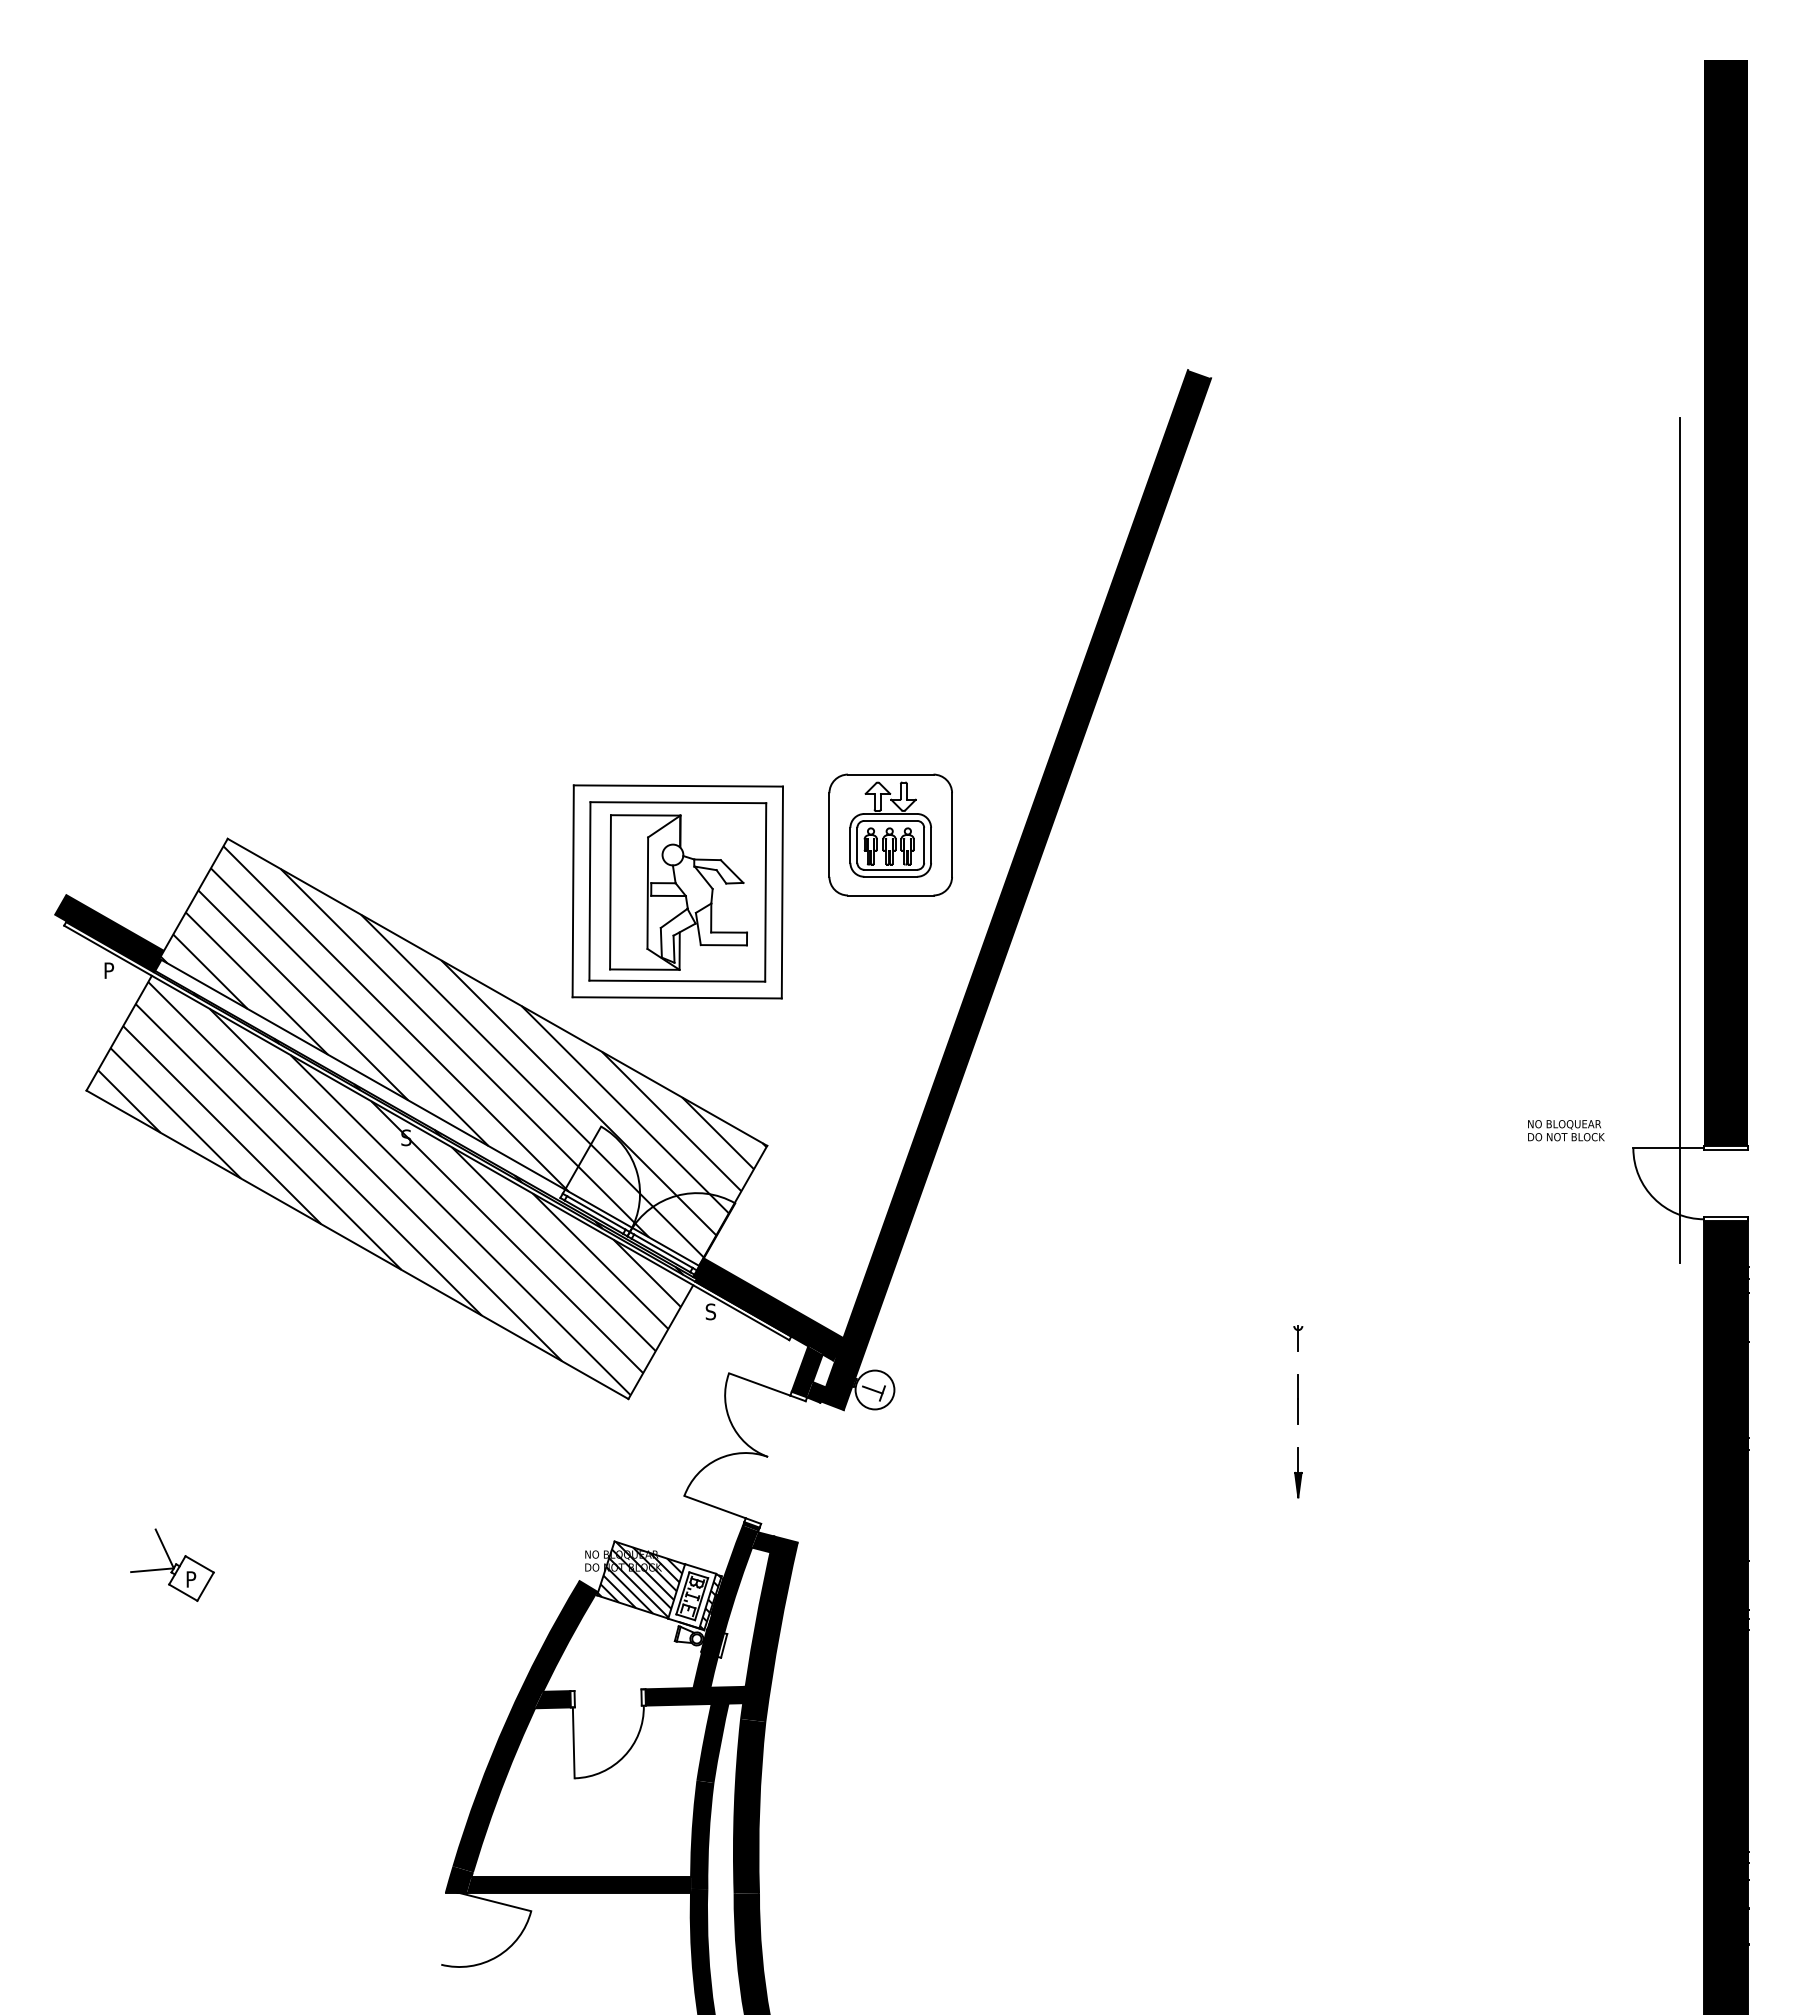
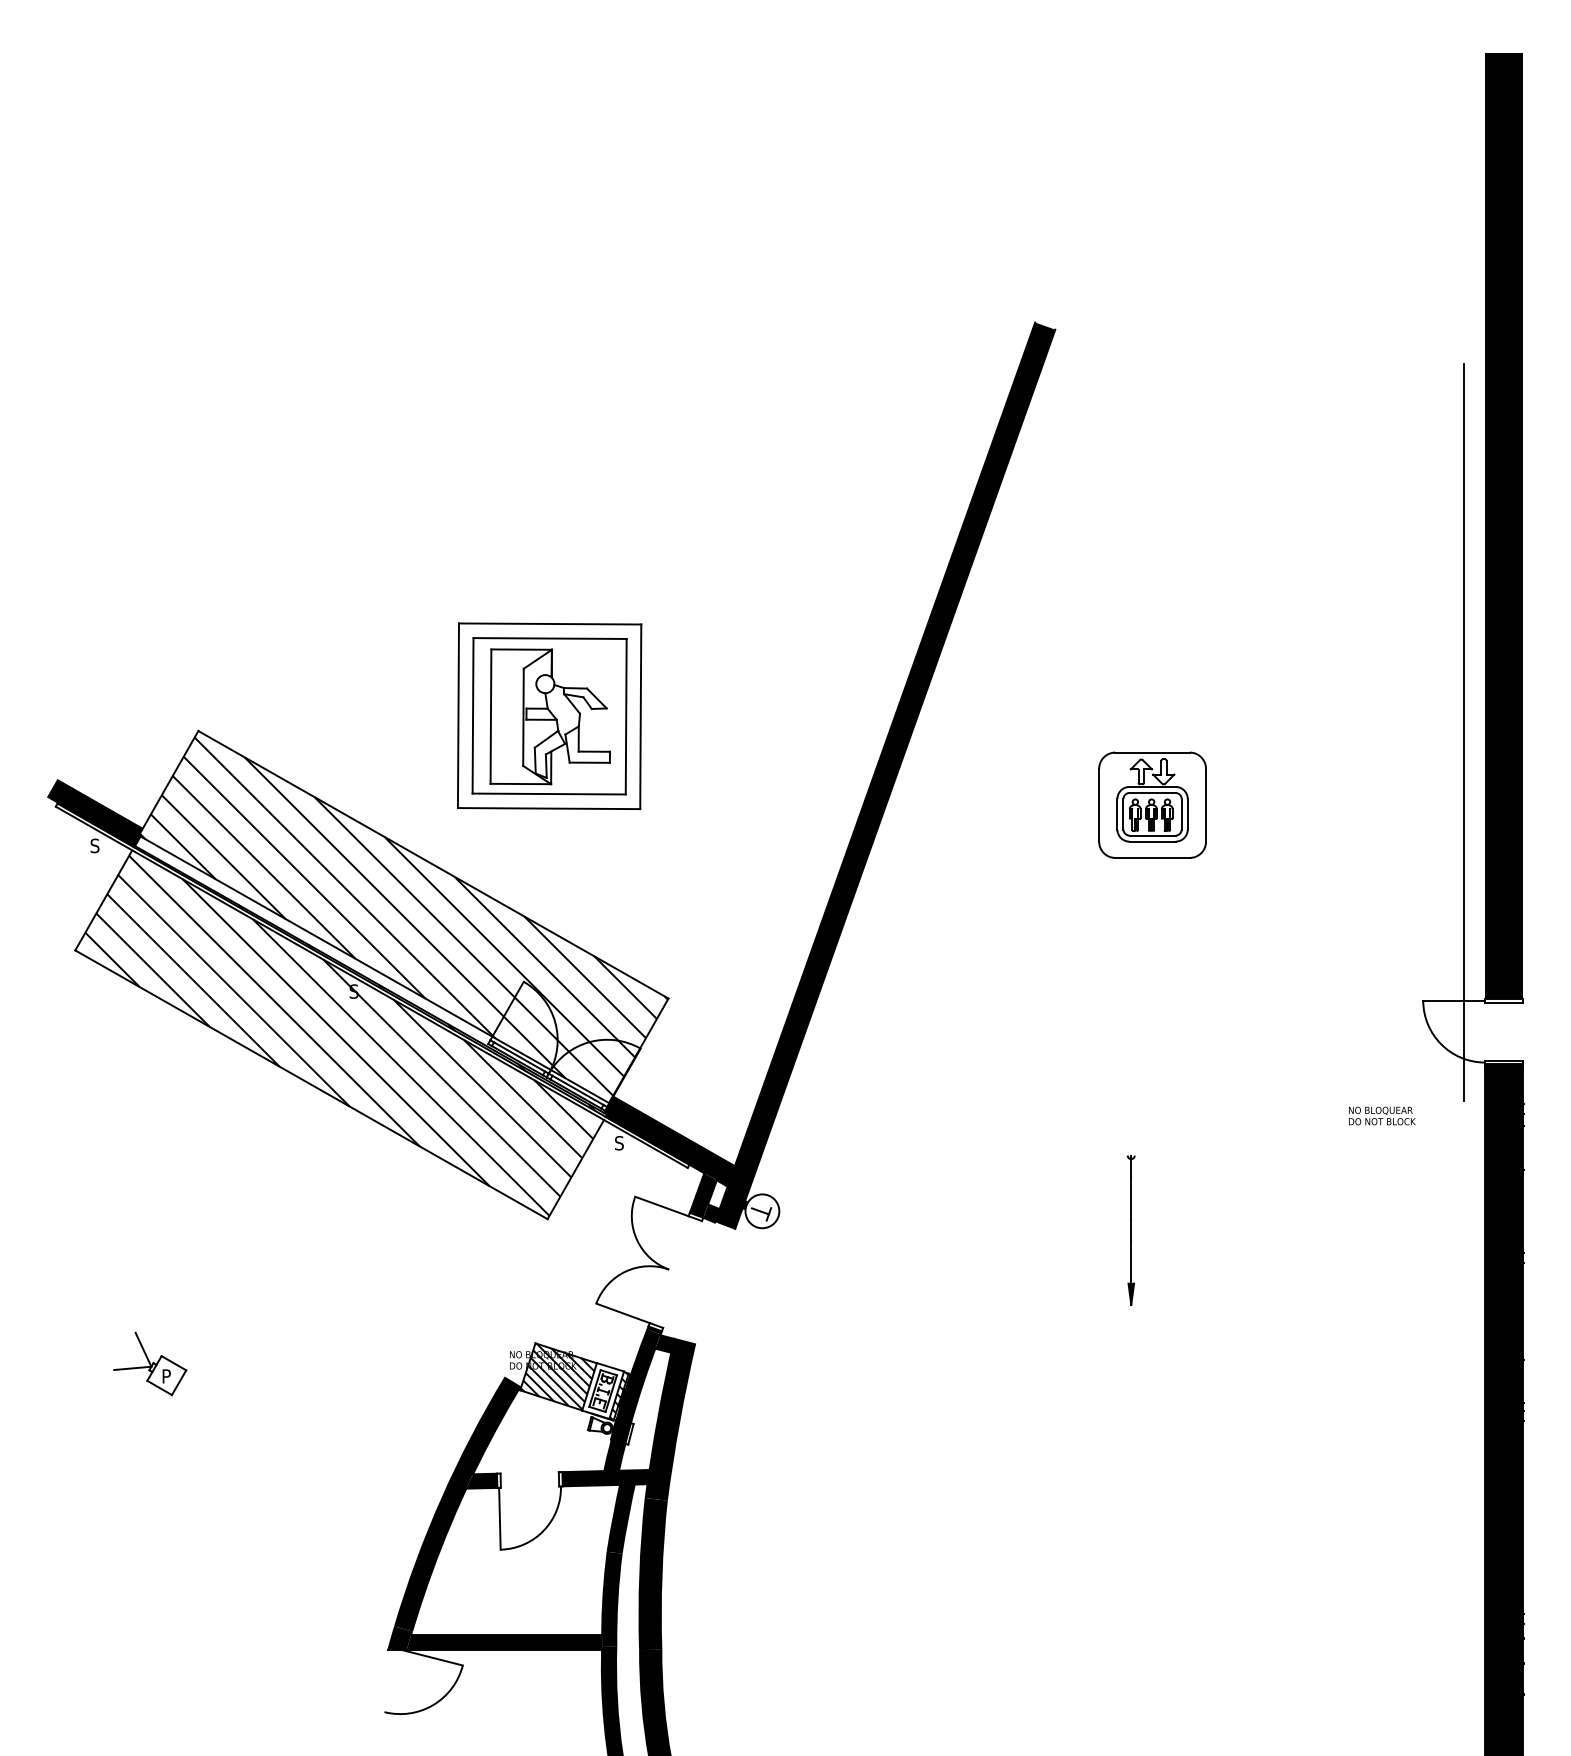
part: (890, 834) -> (1152, 804), moved
part: (677, 891) -> (549, 715), moved
text: (109, 970) -> (95, 845), P -> S
text: (1566, 1130) -> (1382, 1115), moved
line: (1298, 1362) -> (1131, 1187), added
line: (1298, 1435) -> (1131, 1250), added

